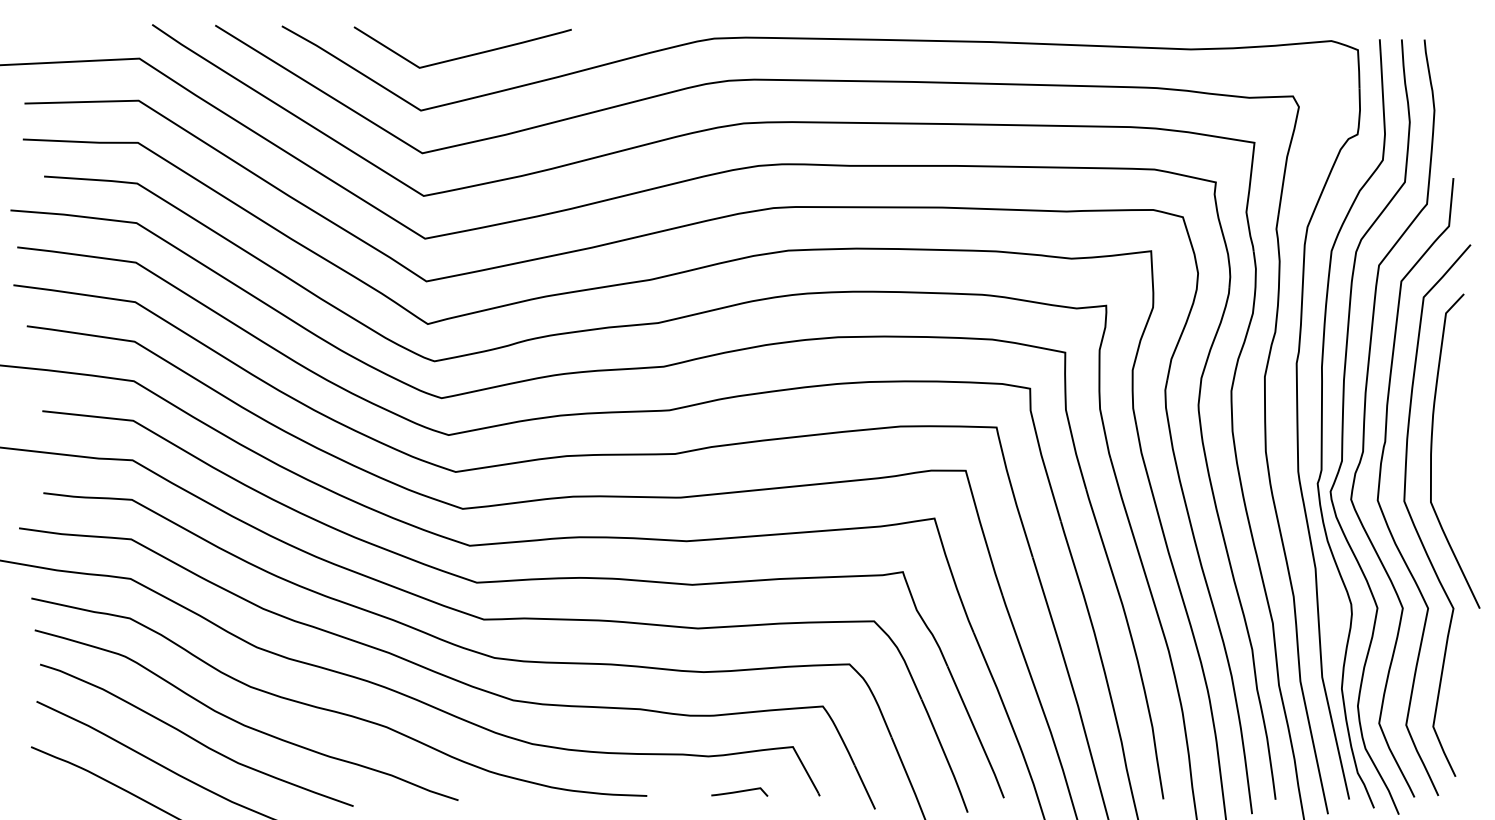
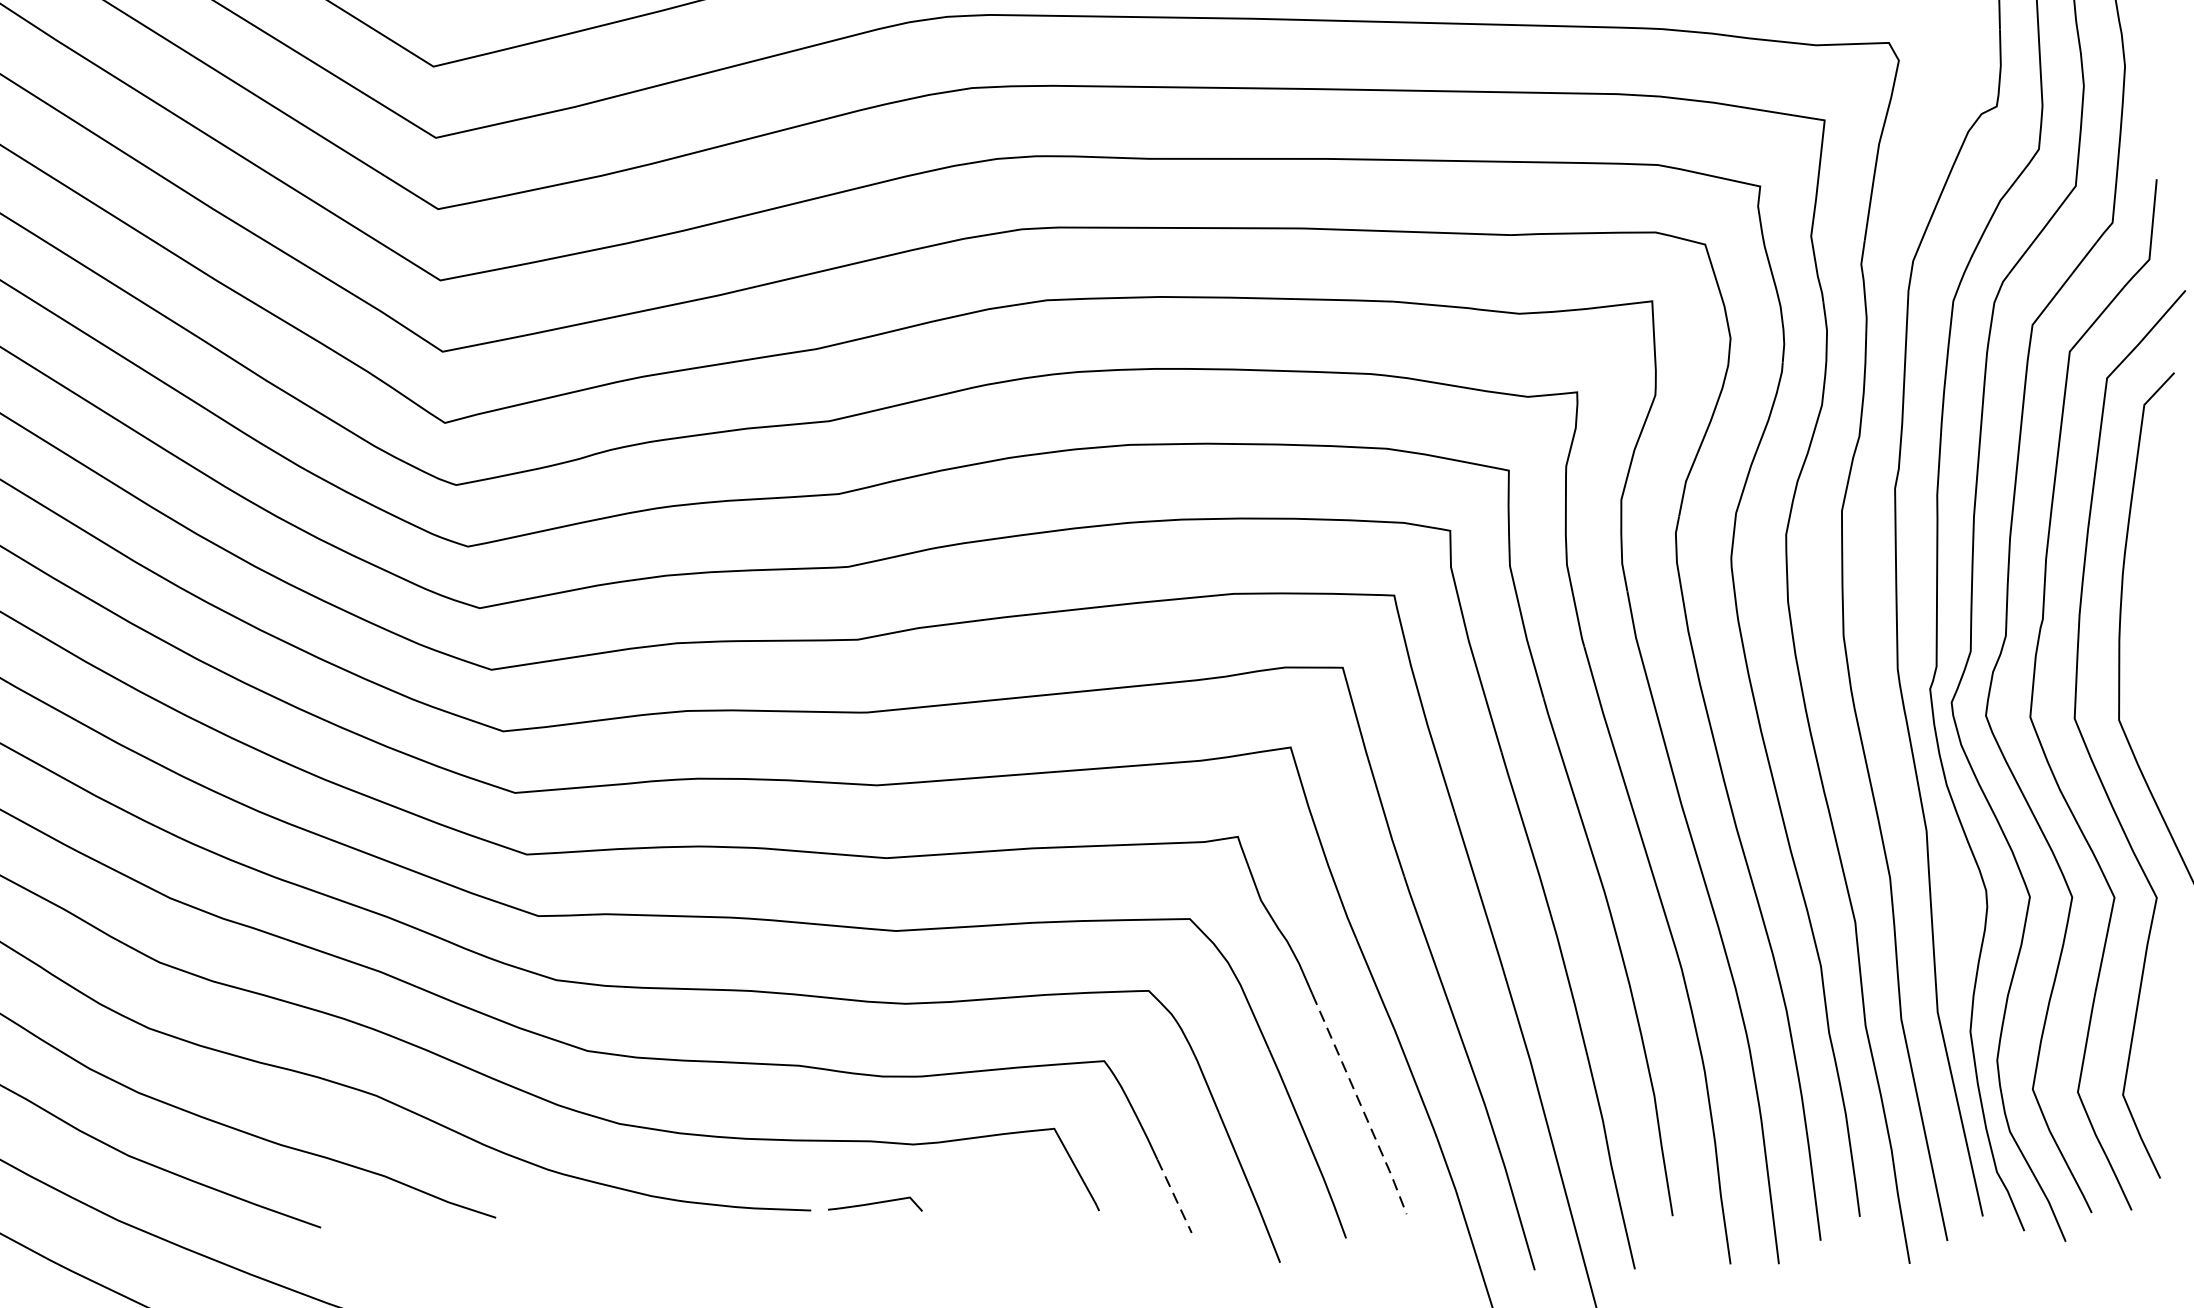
line: (976, 732) -> (1360, 1104), solid -> dashed
line: (865, 787) -> (1175, 1196), solid -> dashed
curve: (739, 791) -> (875, 1203), moved

